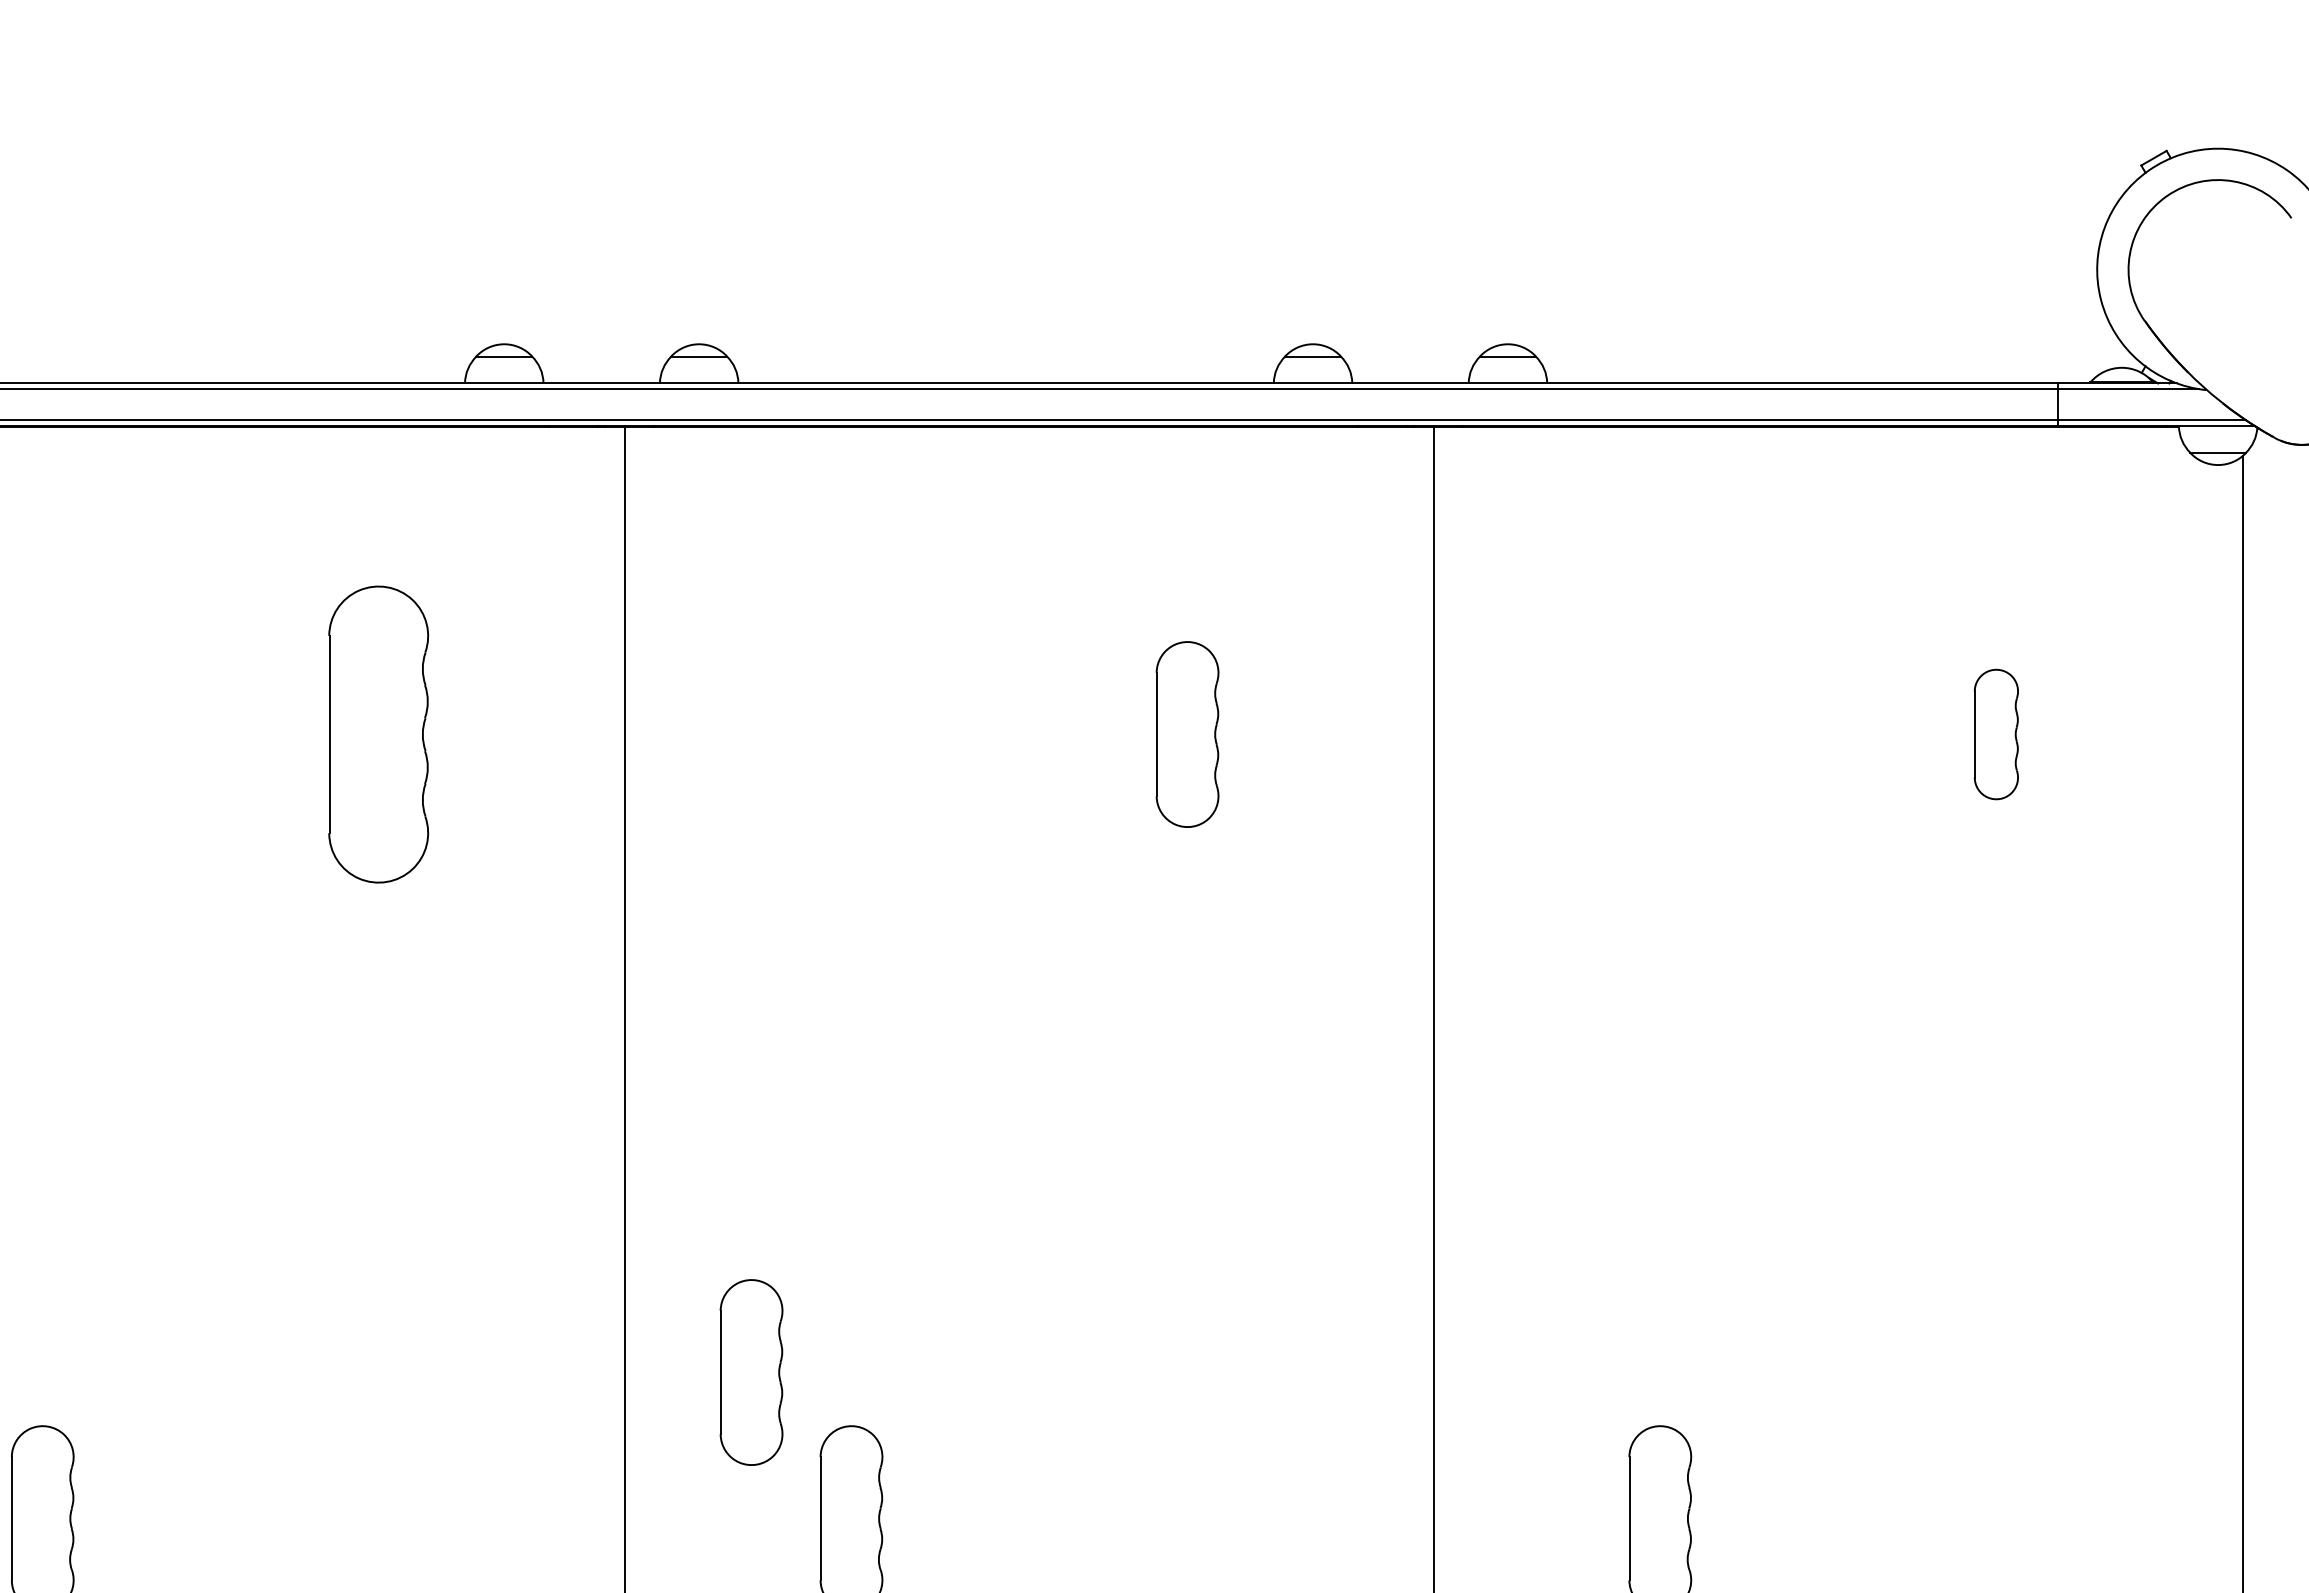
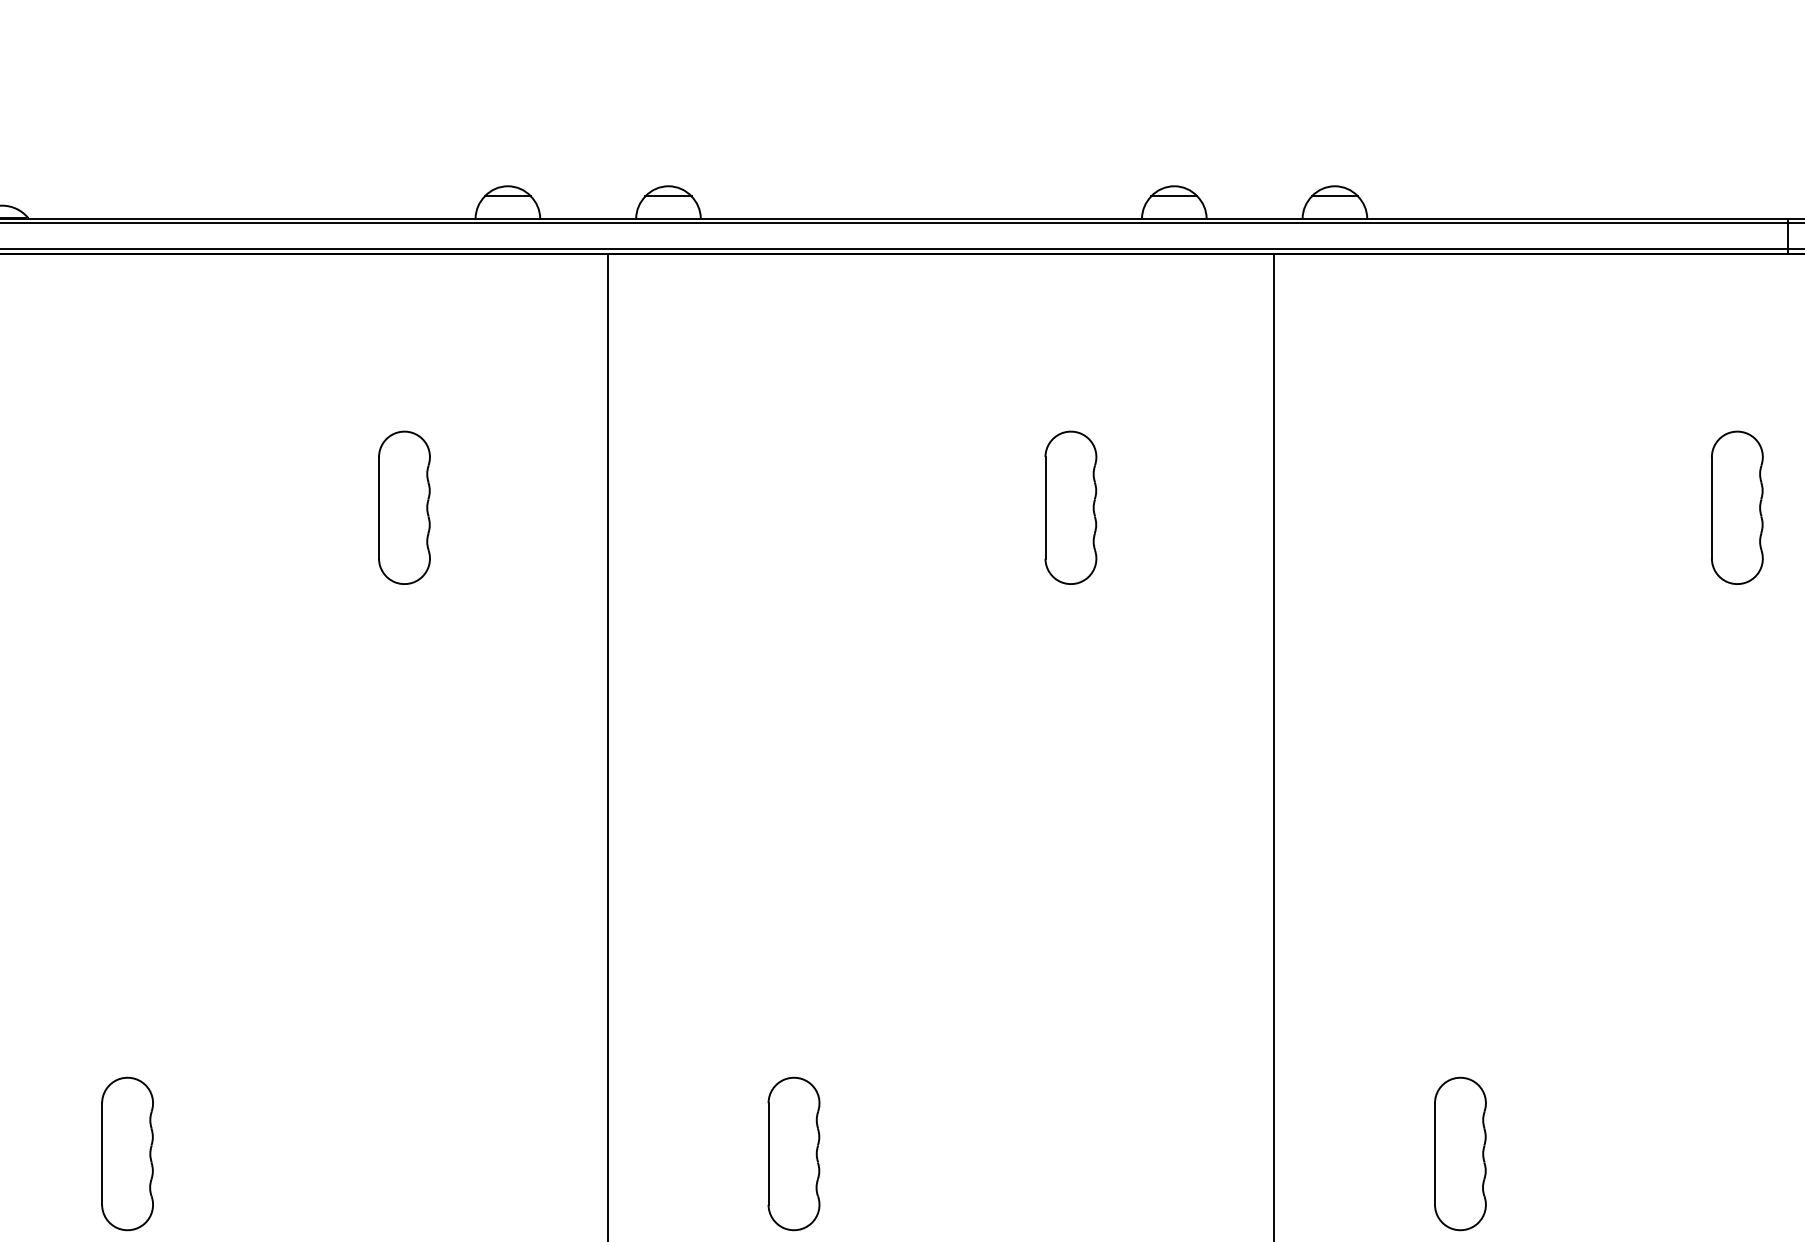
part: (378, 734) -> (404, 507), size x0.62
part: (1996, 734) -> (1737, 507), size x1.43
part: (751, 1372) -> (711, 1033), removed

